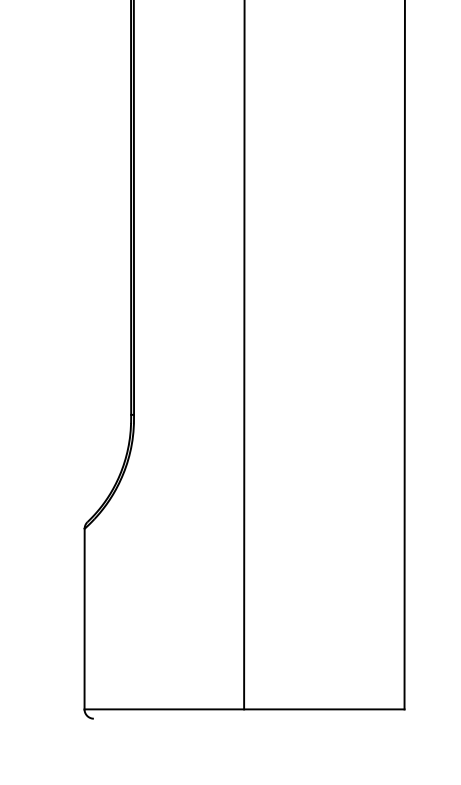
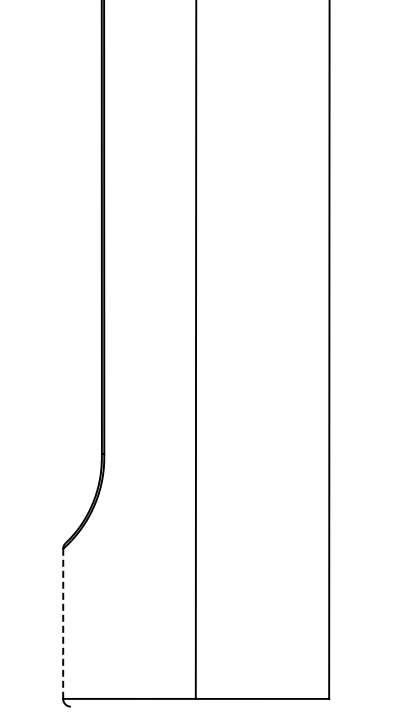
line: (84, 619) -> (63, 624), solid -> dashed

